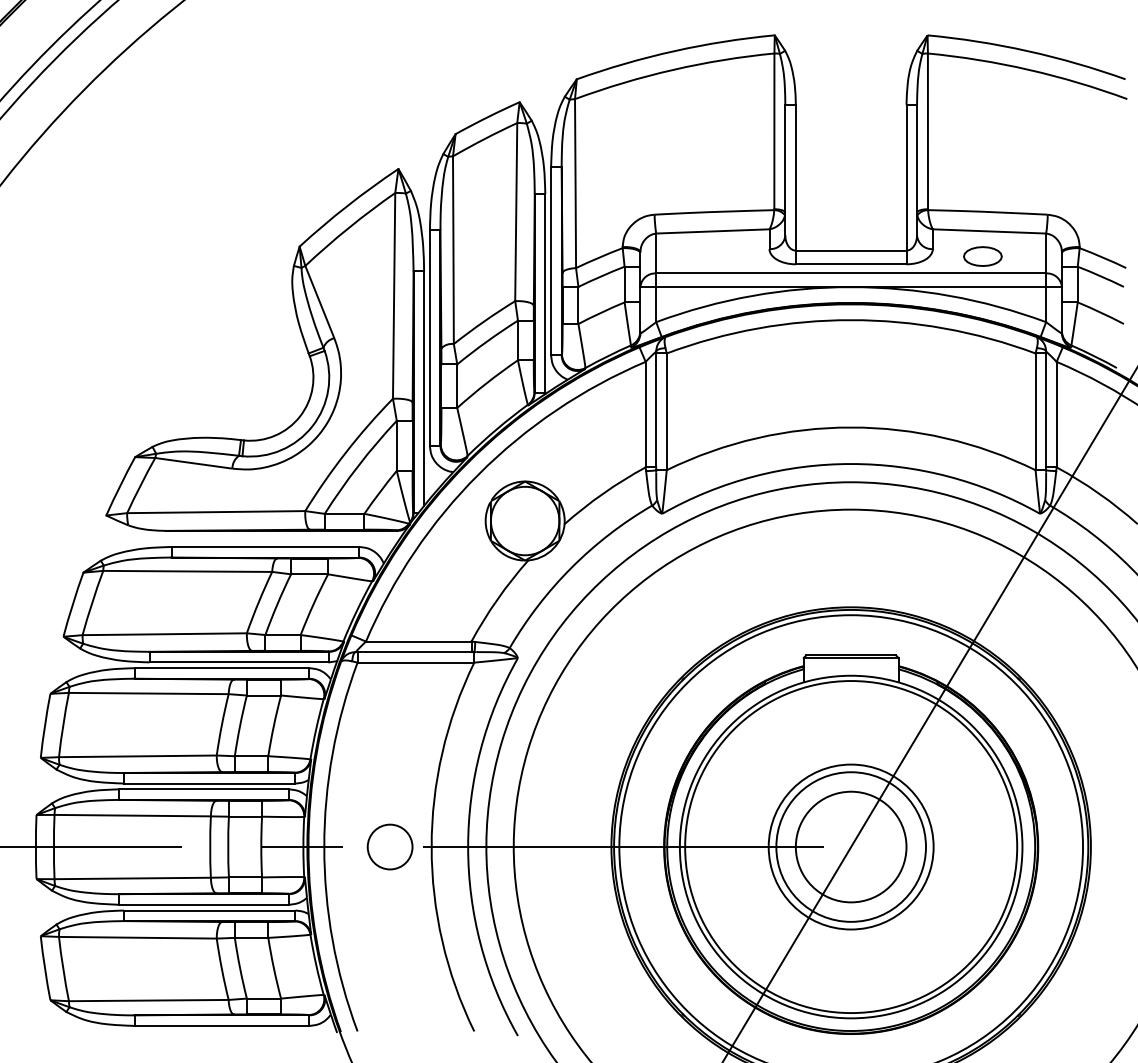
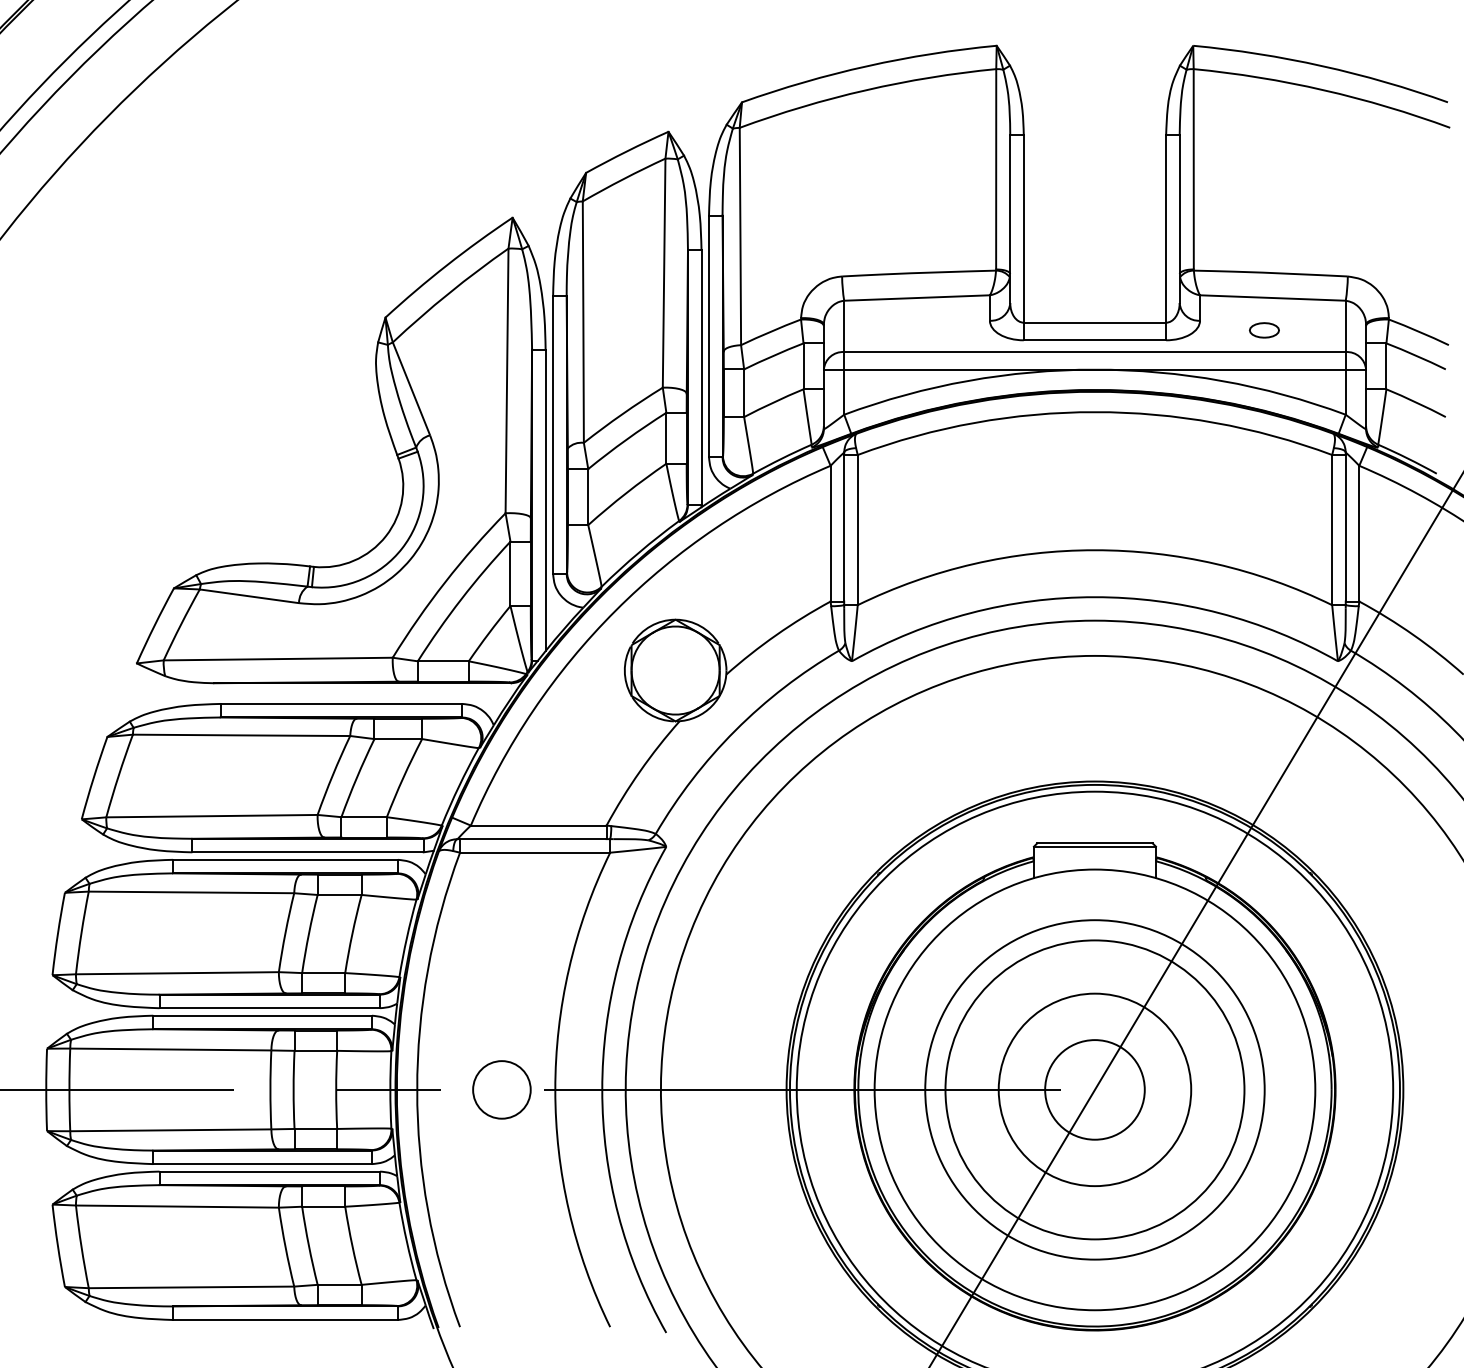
part: (982, 256) -> (1264, 330), size x0.6
circle: (850, 846) -> (1094, 1089), size x0.7
circle: (850, 846) -> (1094, 1089), size x0.7
circle: (850, 846) -> (1094, 1089), size x1.6

